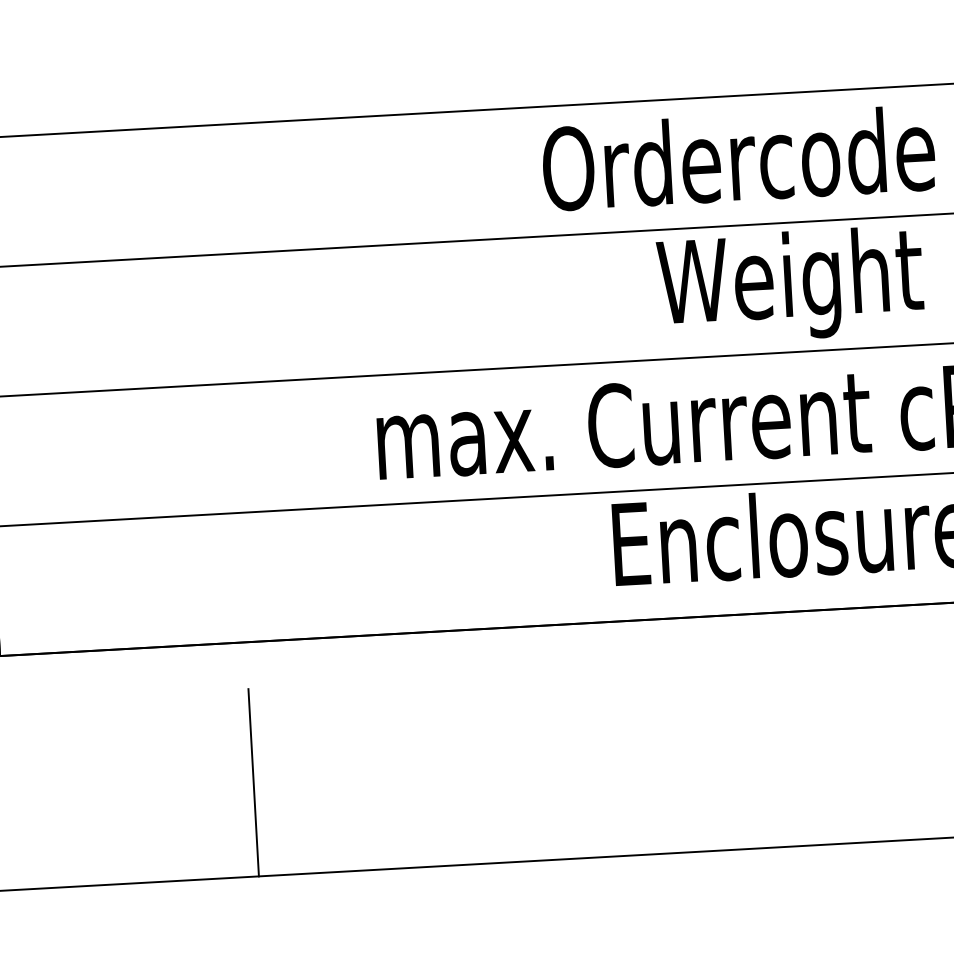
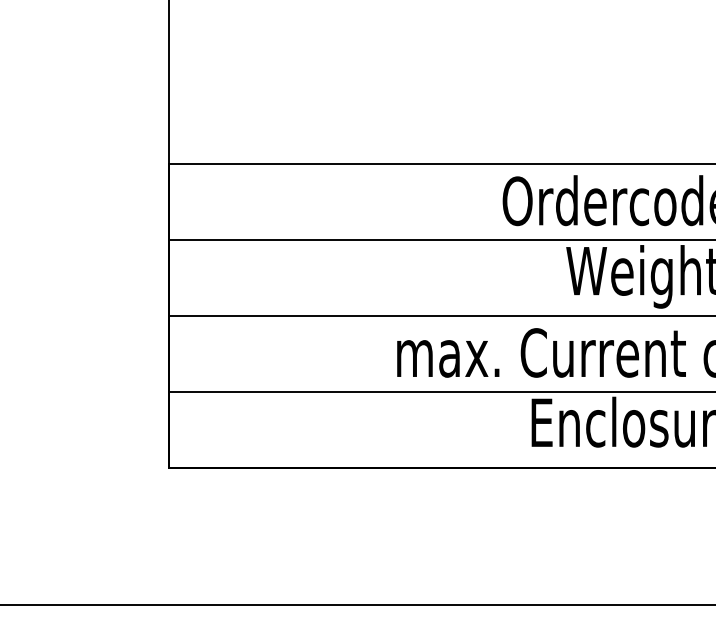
line: (253, 782) -> (313, 549), removed

